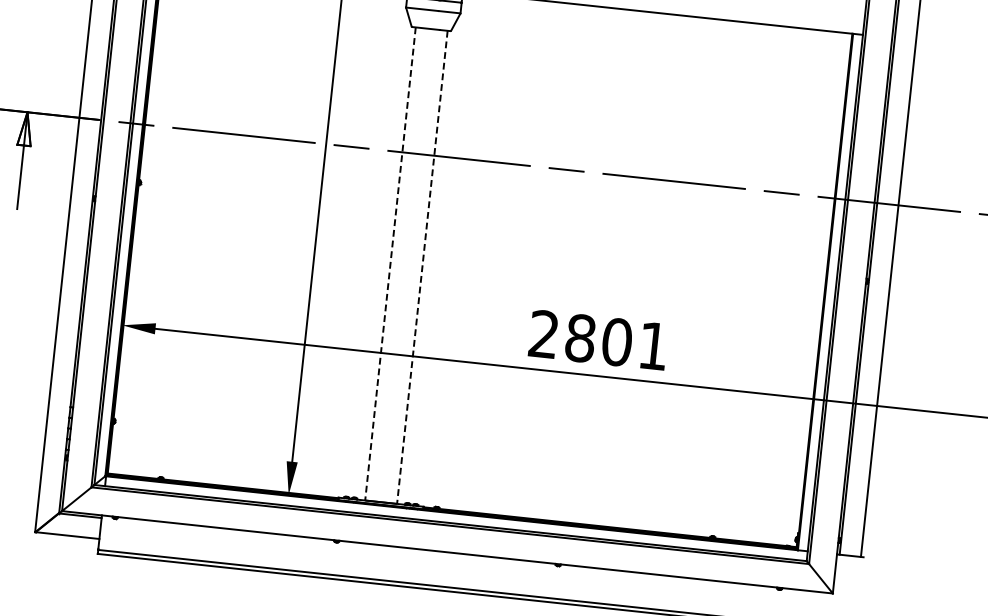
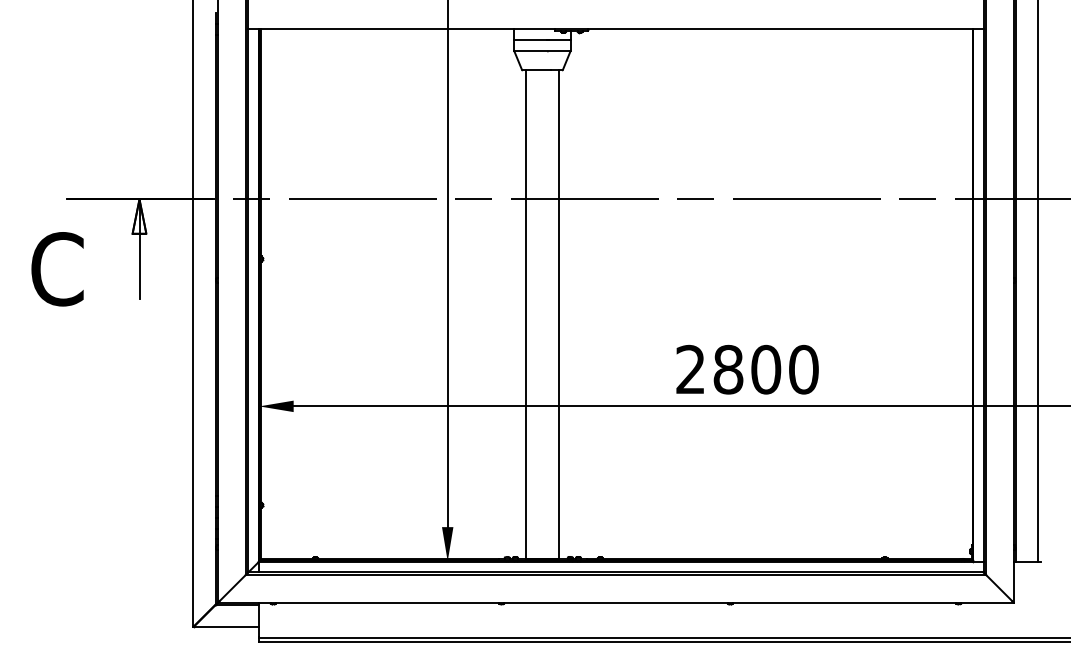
line: (390, 264) -> (526, 315), dashed -> solid
line: (422, 268) -> (559, 315), dashed -> solid
text: (653, 345) -> (803, 369), 2801 -> 2800

